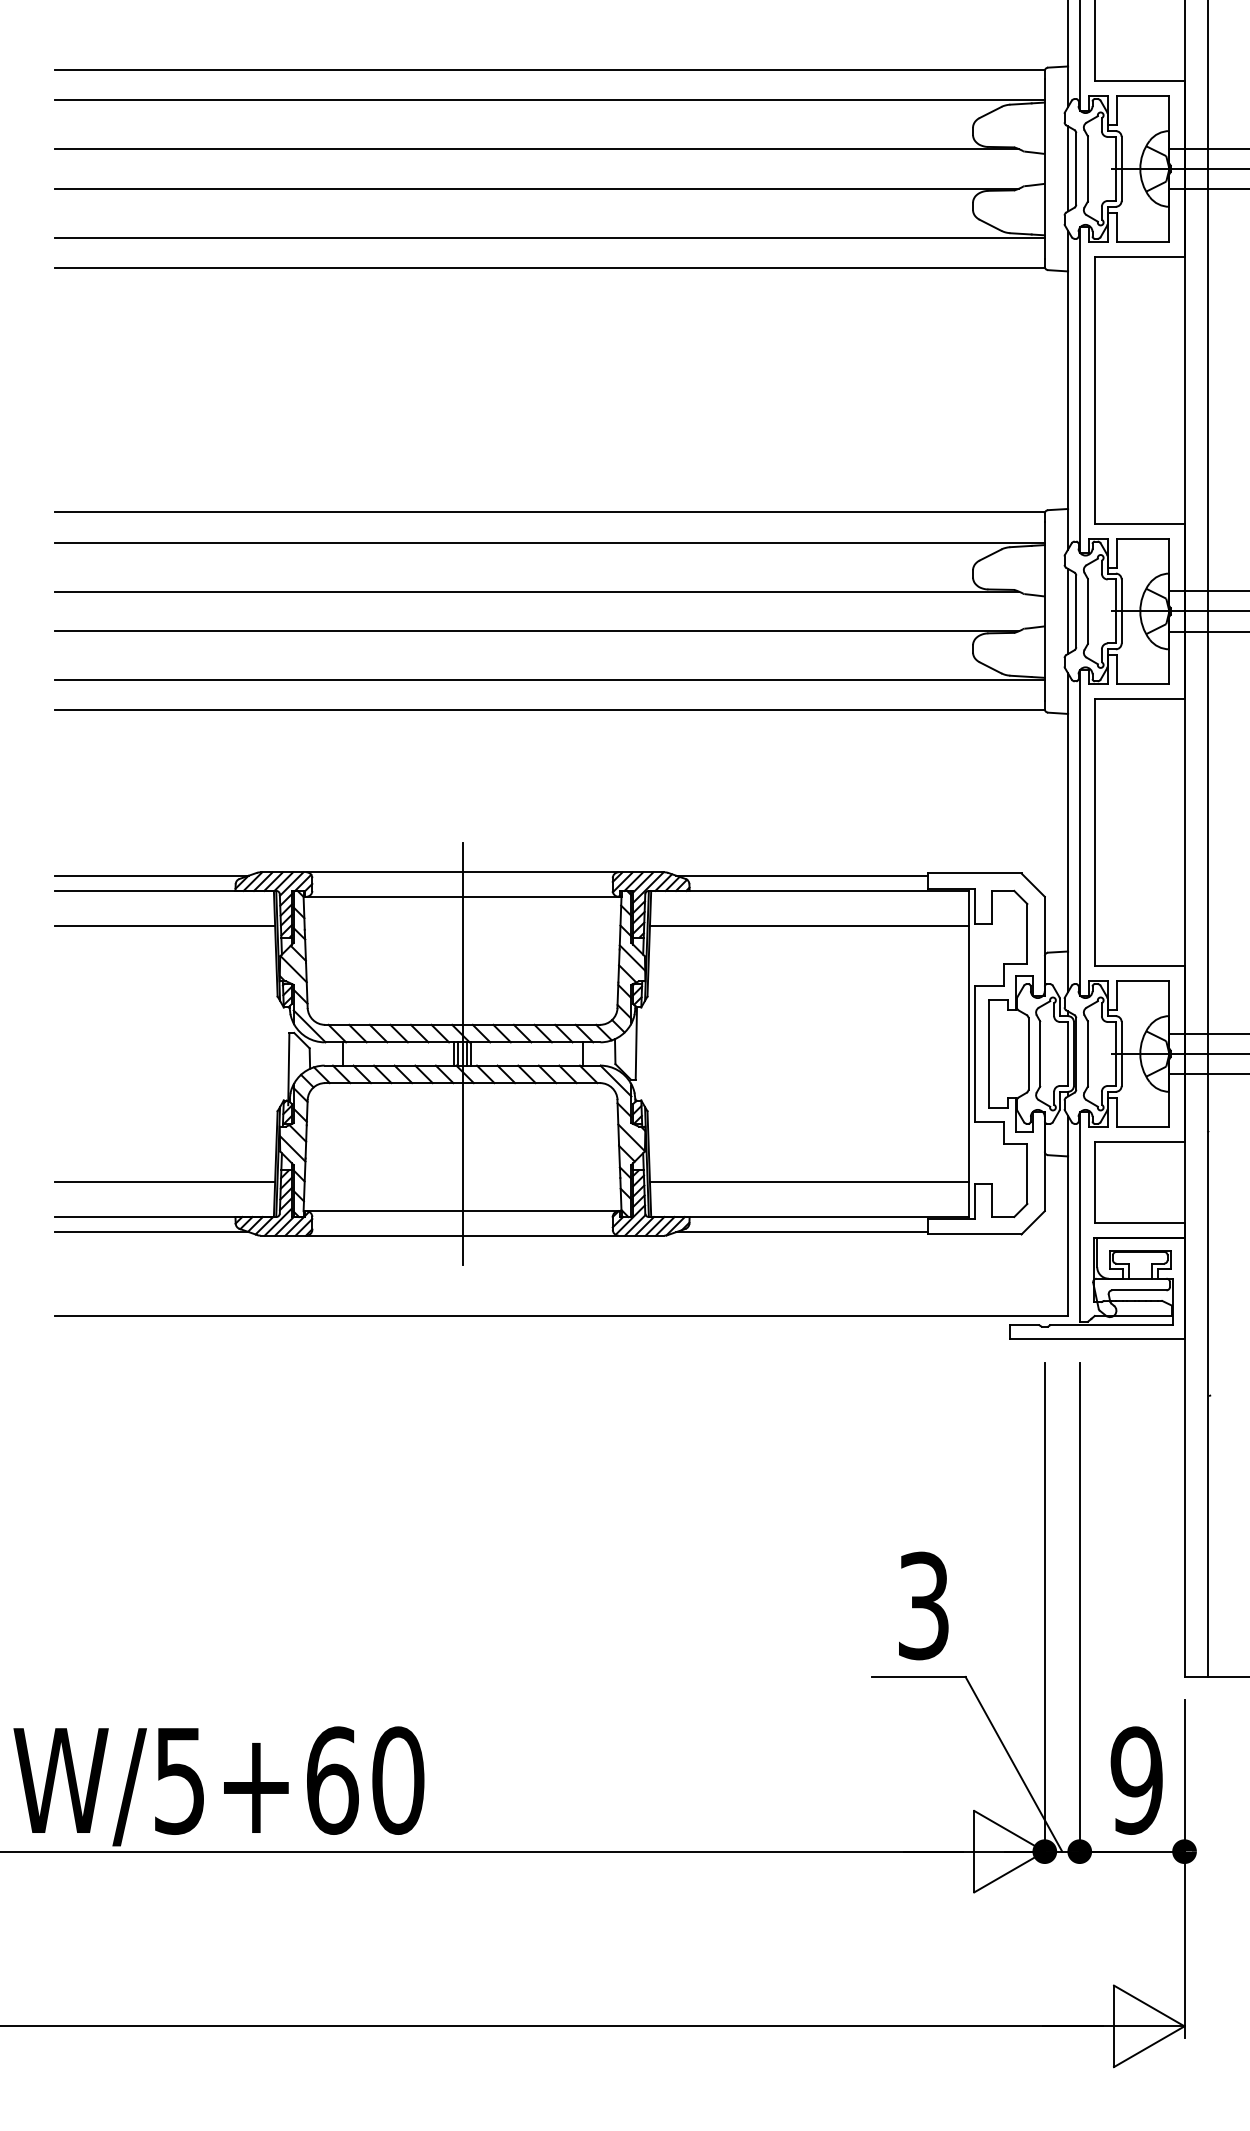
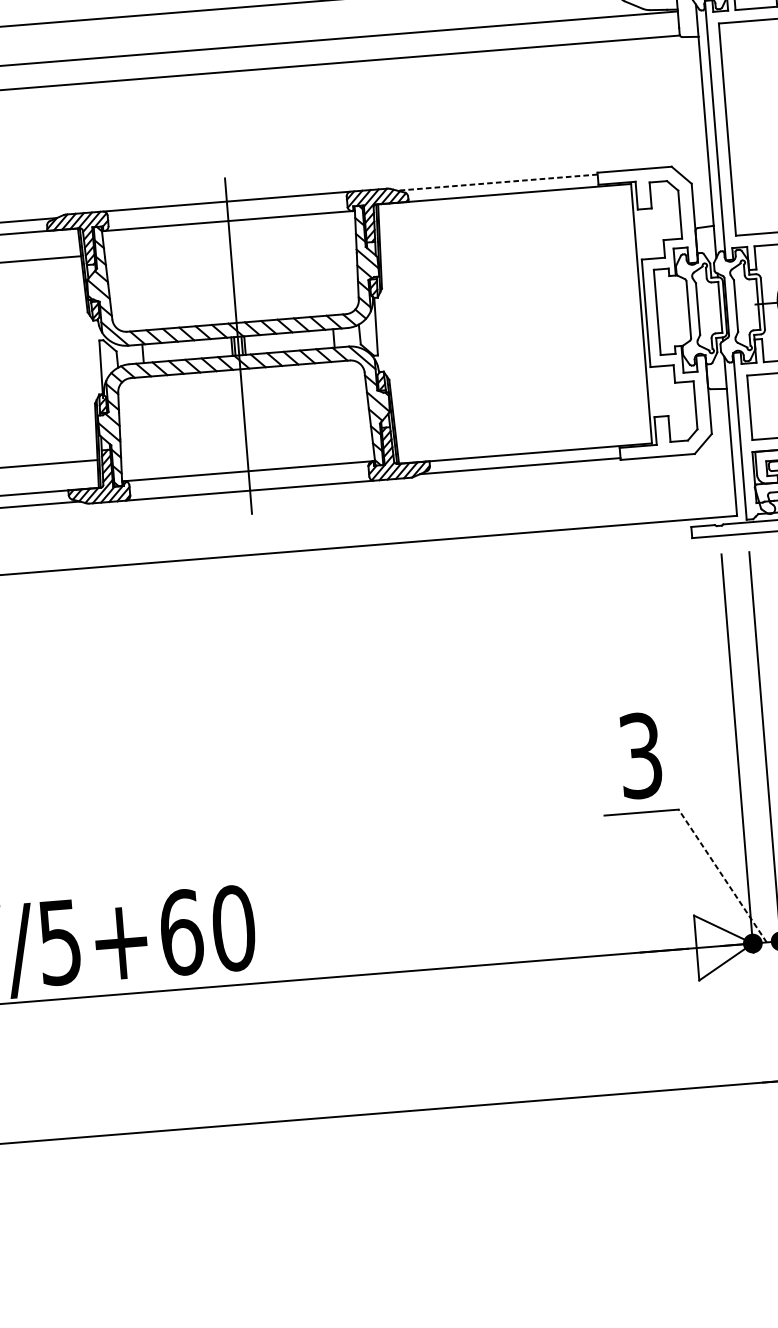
line: (802, 875) -> (497, 182), solid -> dashed
line: (809, 925) -> (506, 221), removed
line: (809, 1182) -> (522, 426), removed
line: (1013, 1764) -> (722, 876), solid -> dashed

